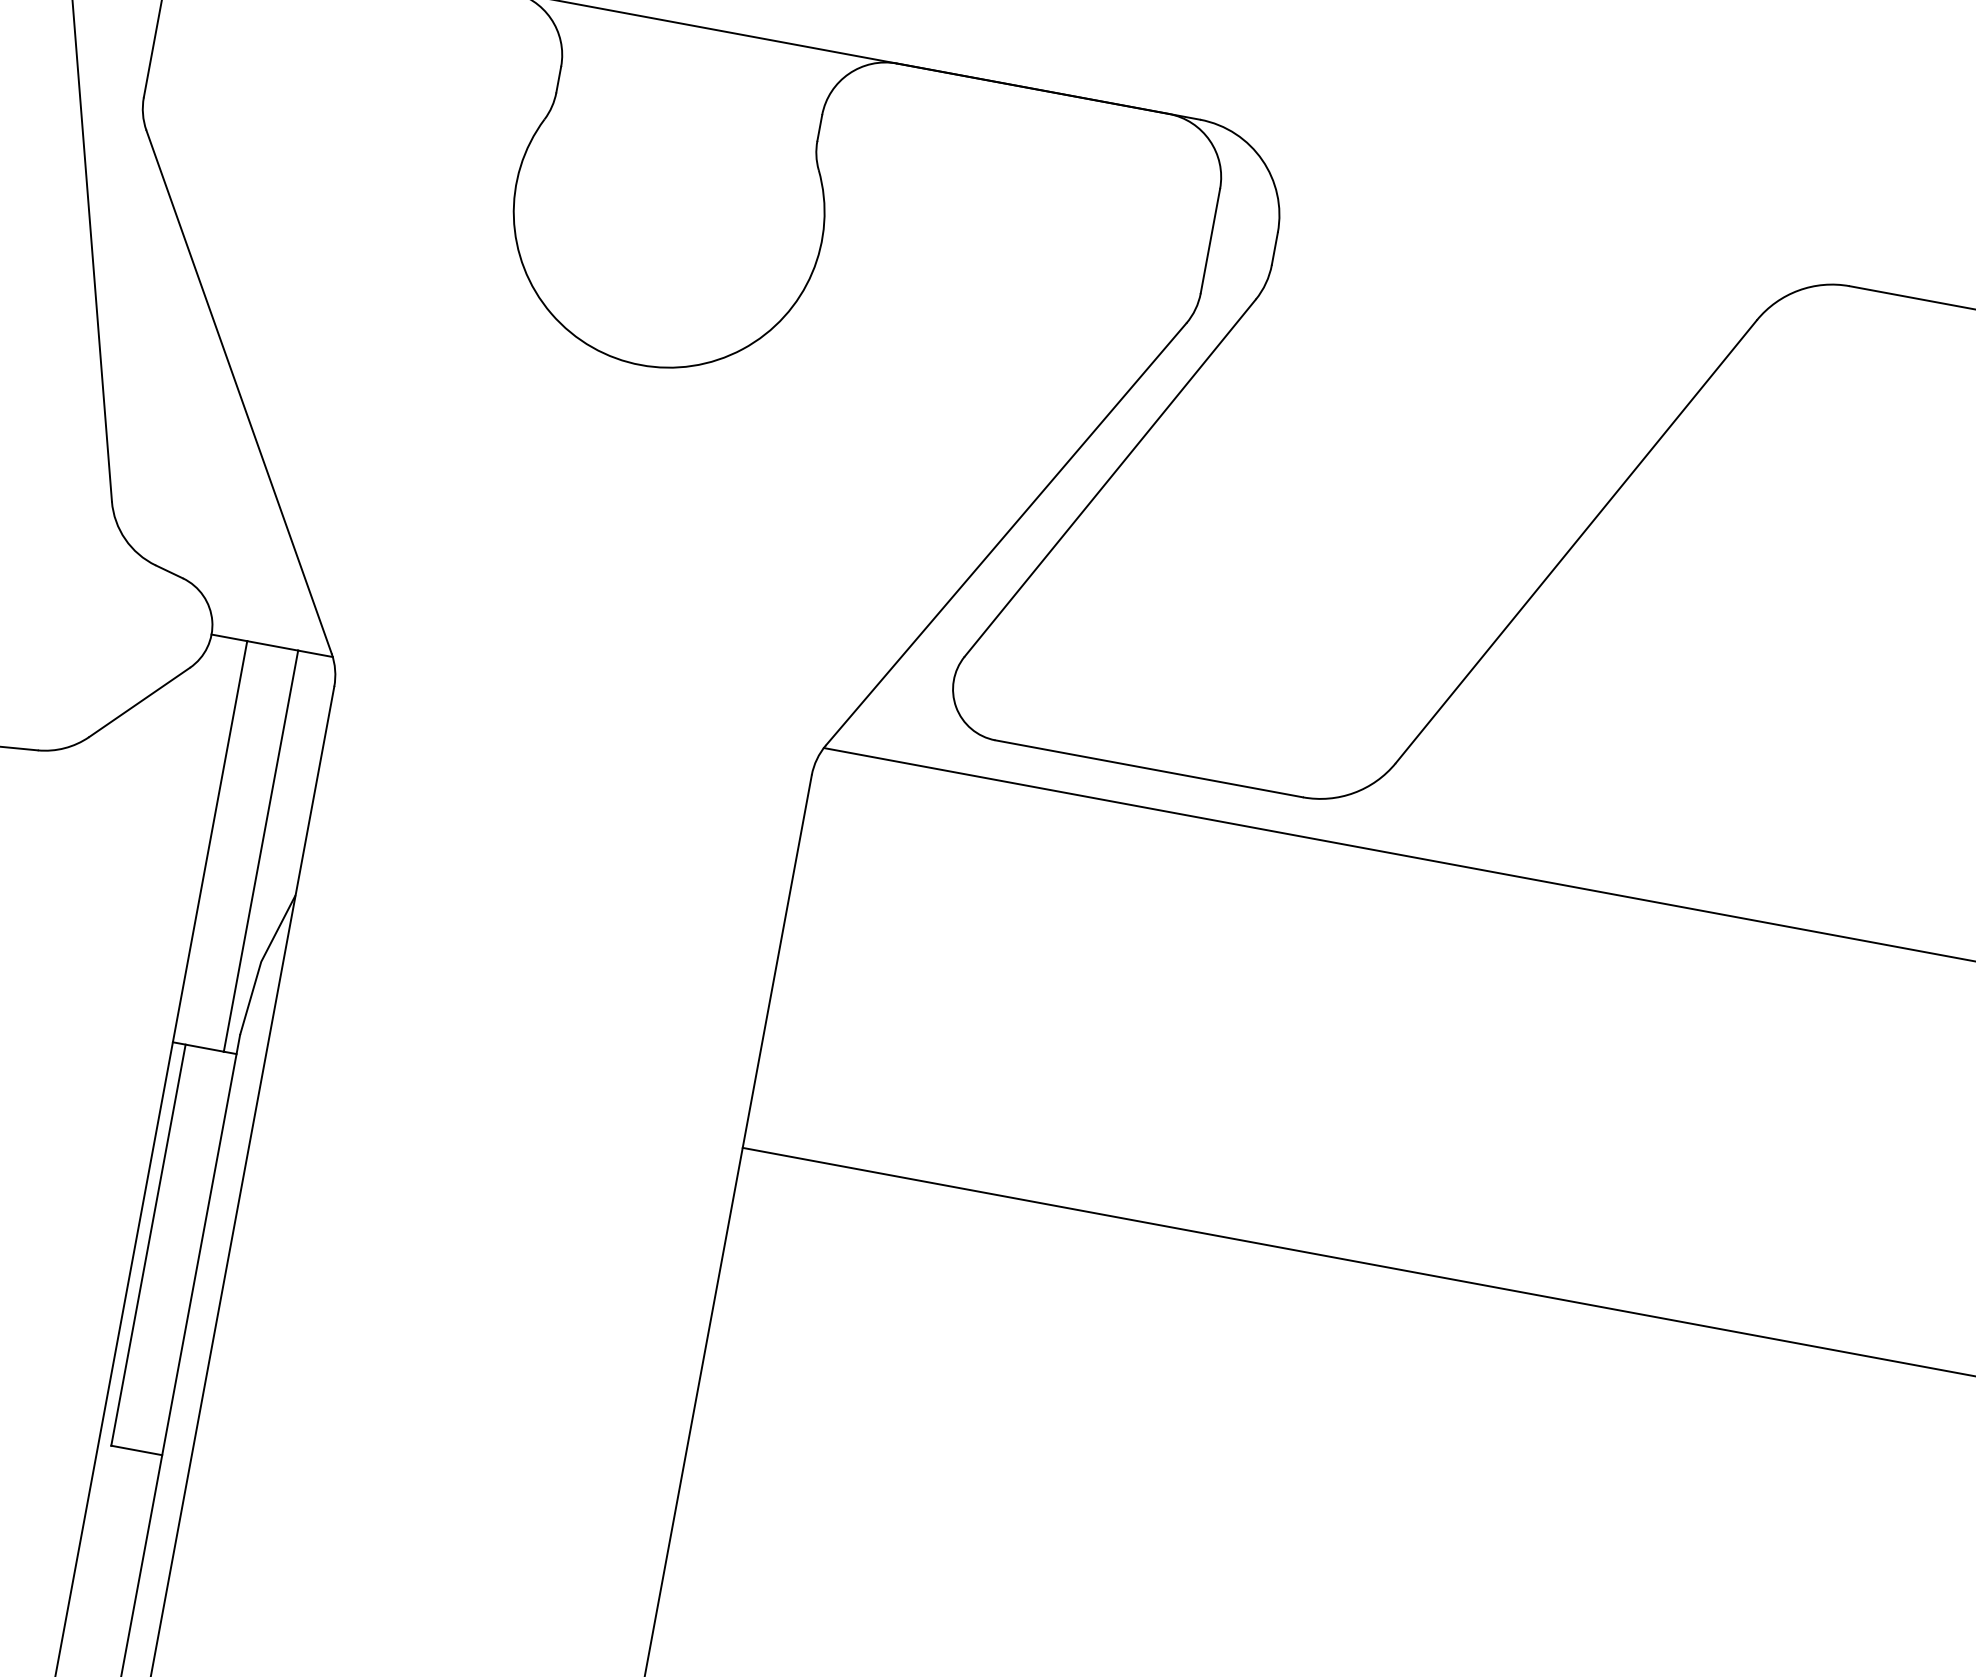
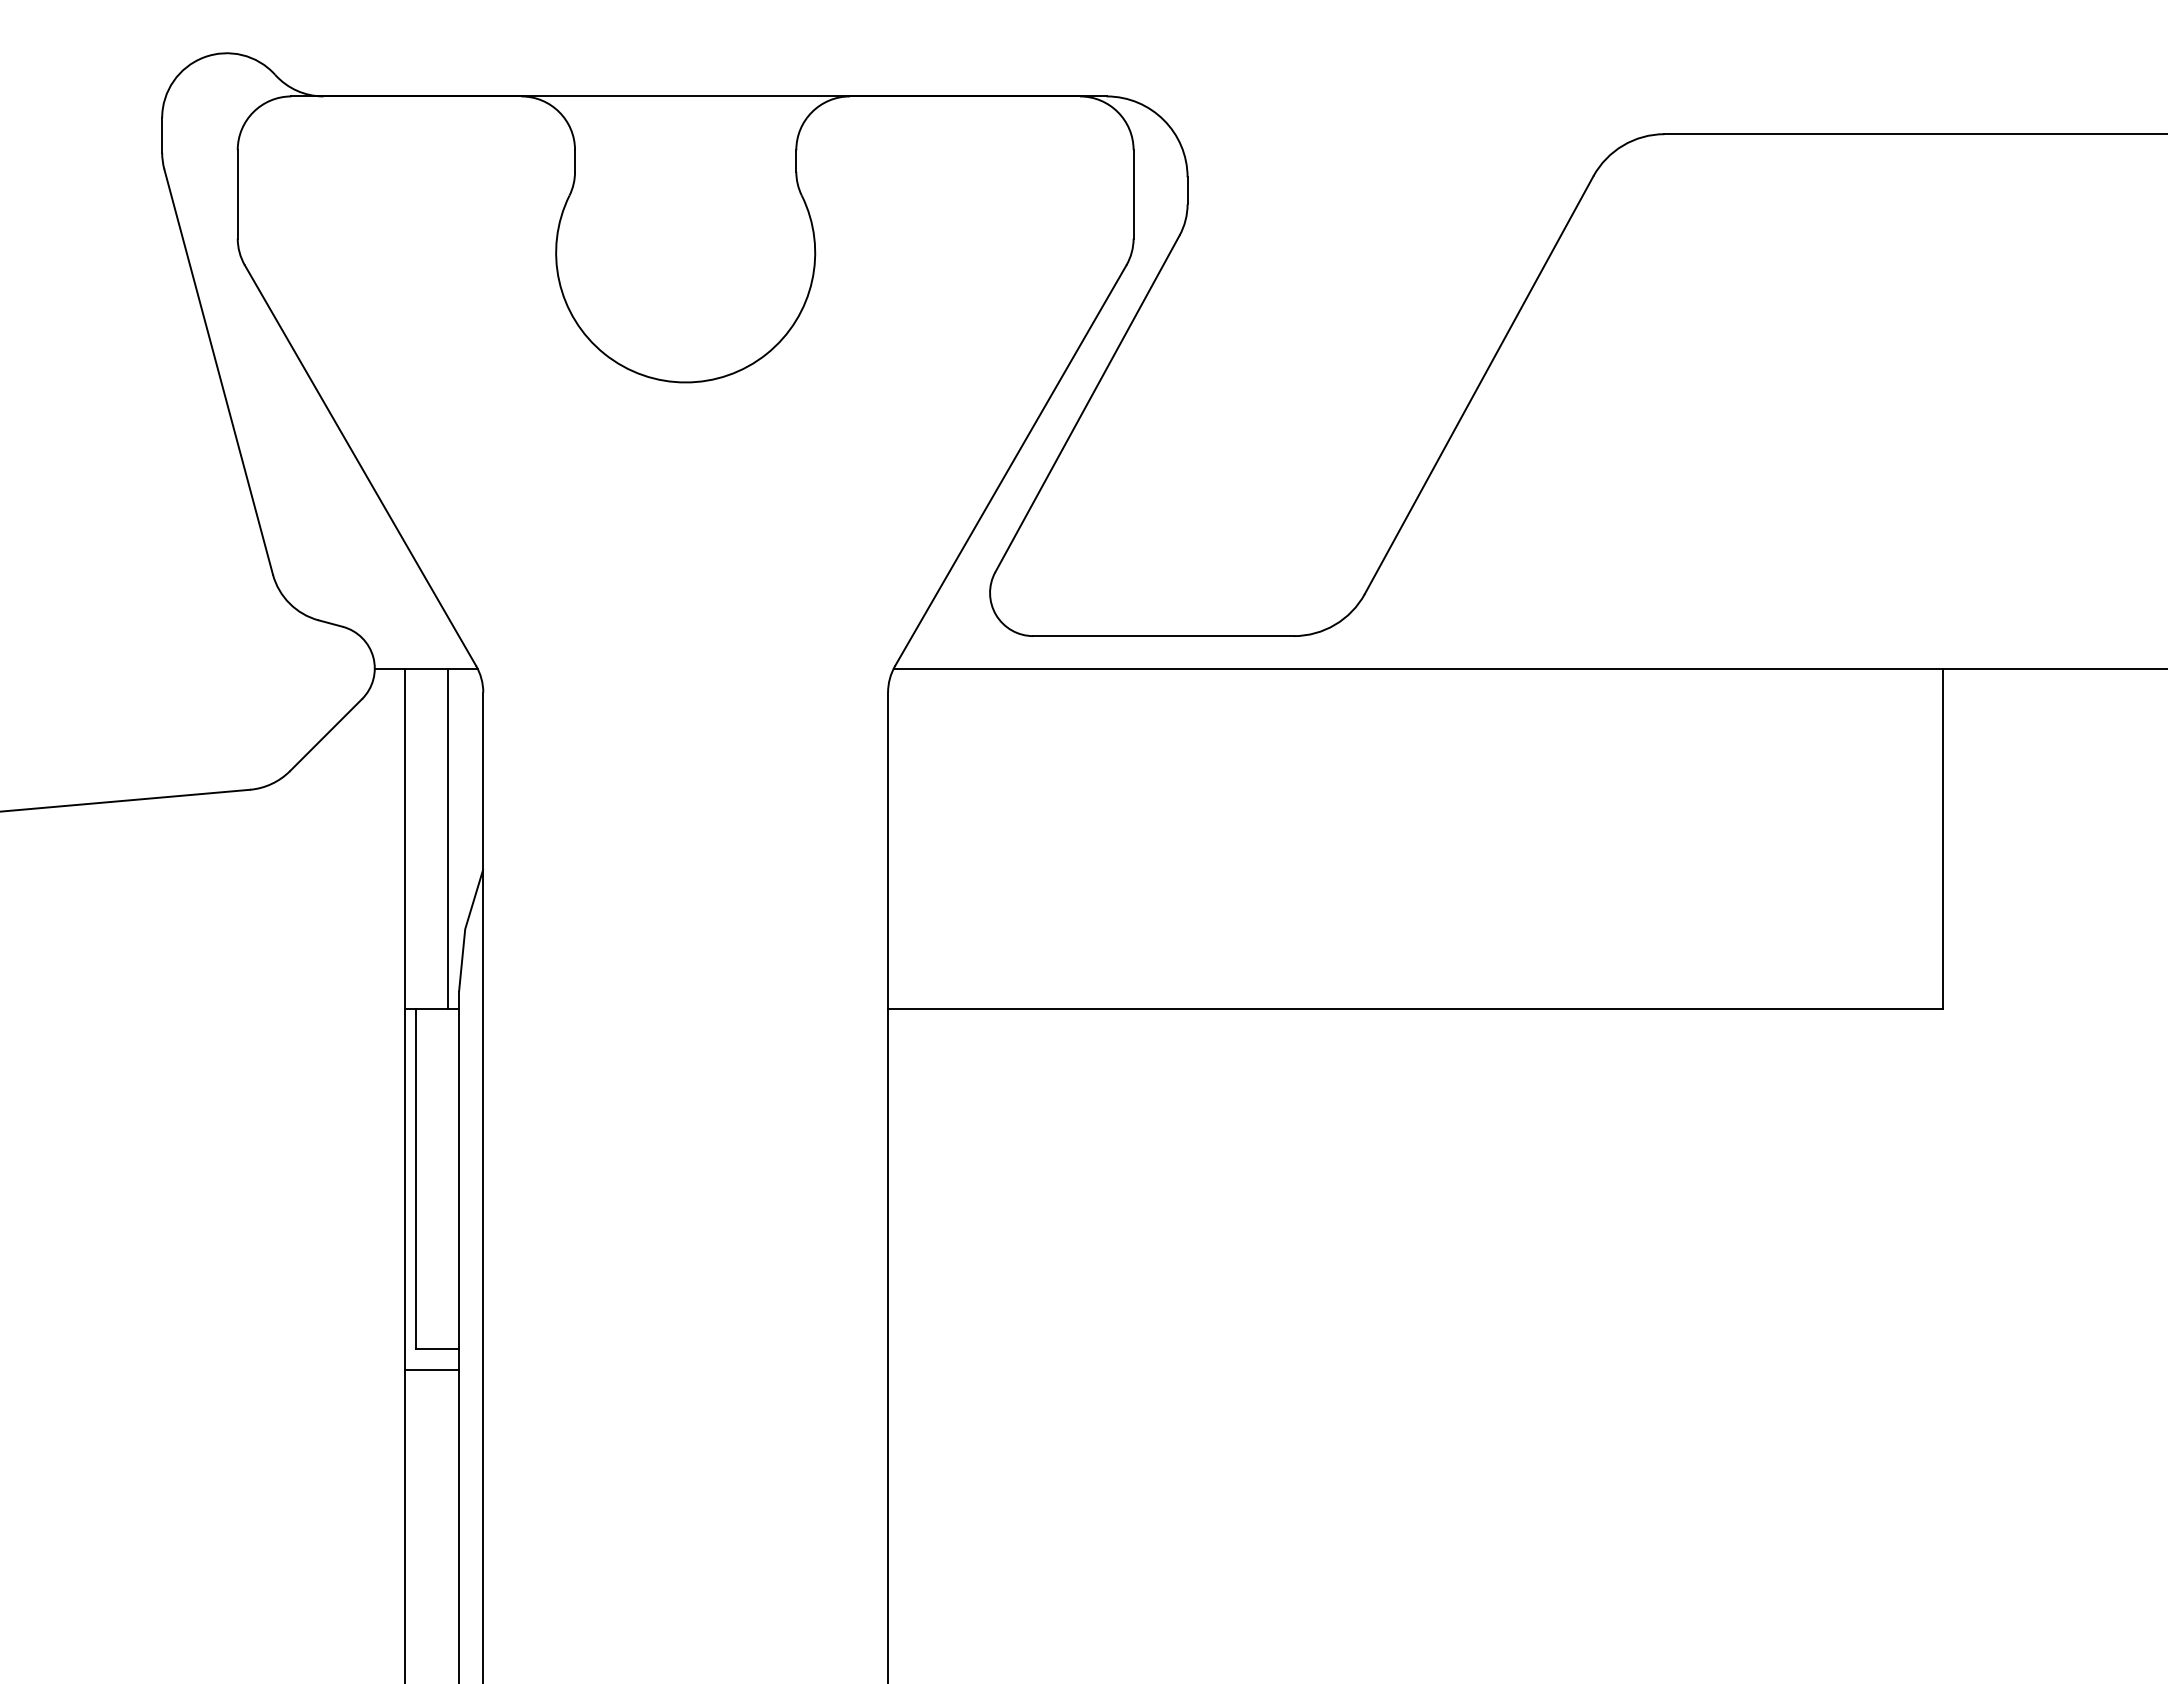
line: (126, 1475) -> (432, 1370), added

